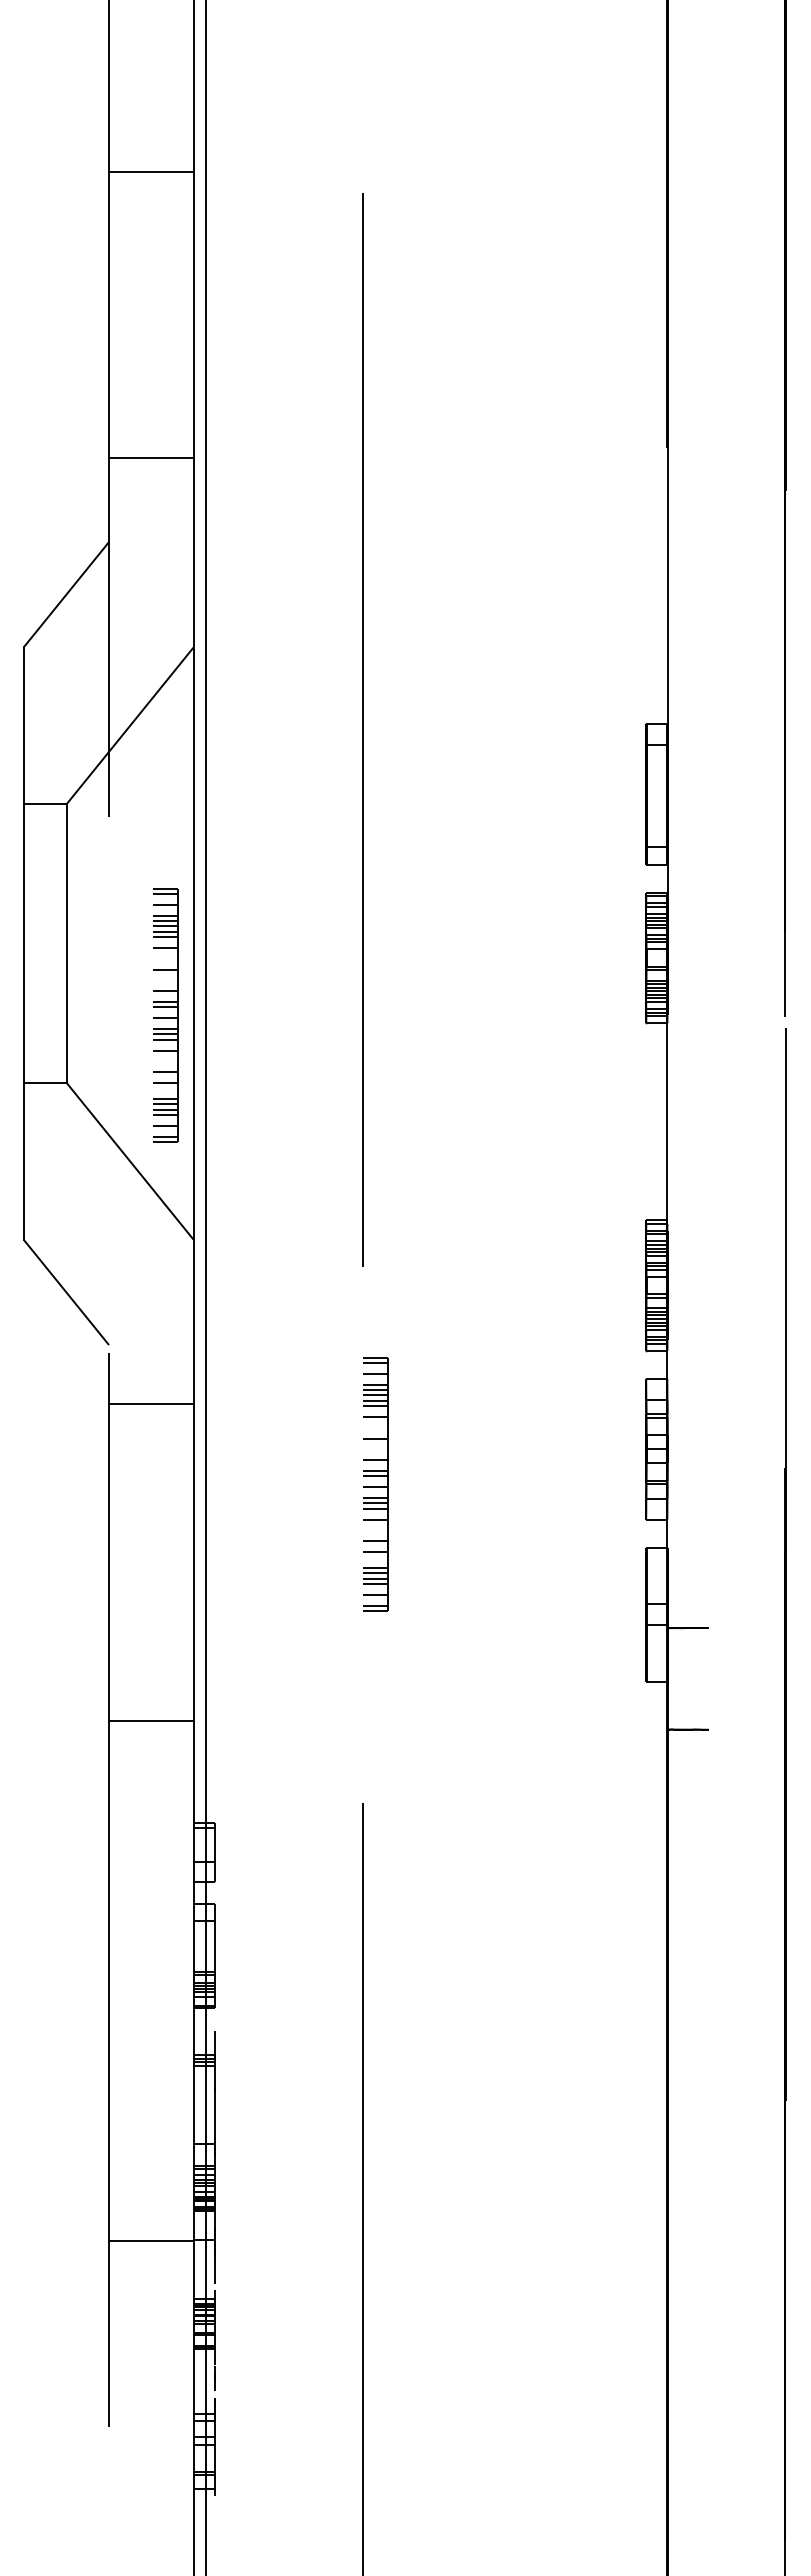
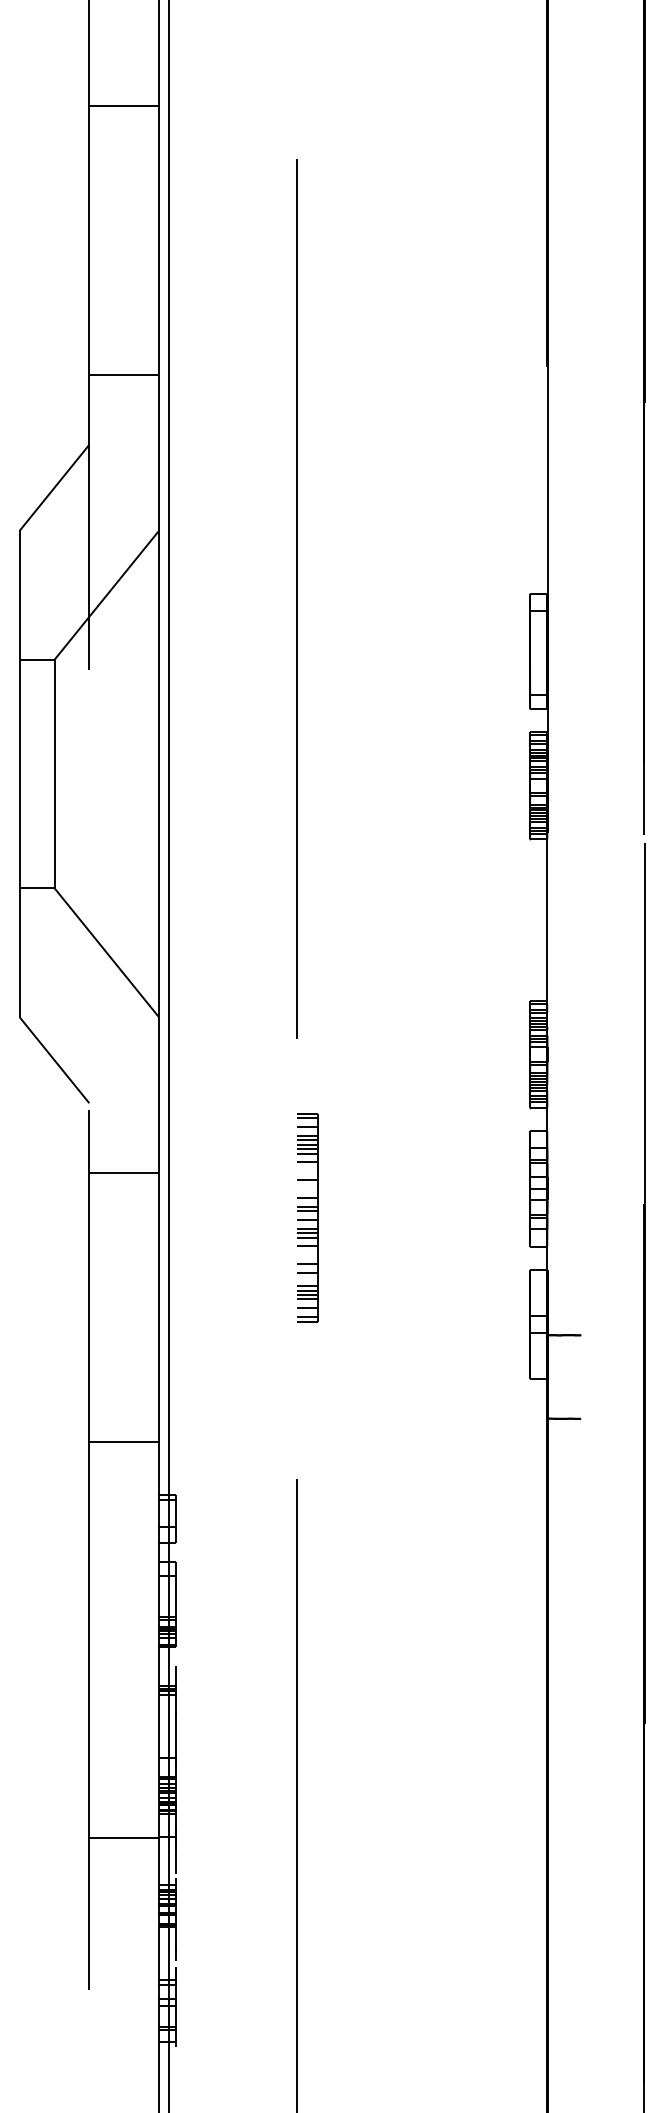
line: (150, 172) -> (123, 105), moved
part: (165, 1015) -> (135, 833), removed
line: (150, 1403) -> (123, 1172), moved
line: (150, 1720) -> (123, 1442), moved

